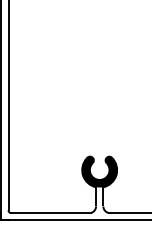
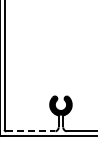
line: (50, 213) -> (30, 131), solid -> dashed

